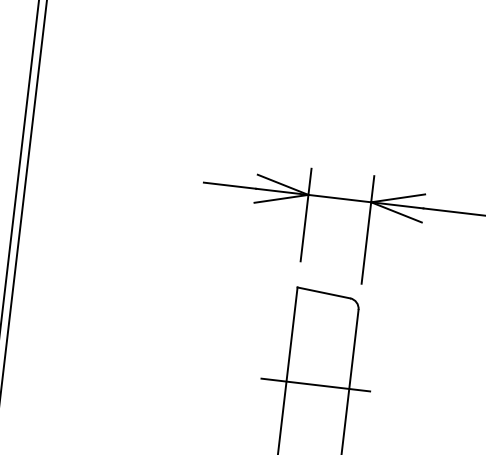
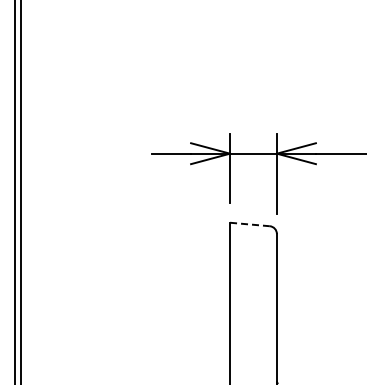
line: (323, 292) -> (249, 224), solid -> dashed
line: (315, 385) -> (251, 293), removed

